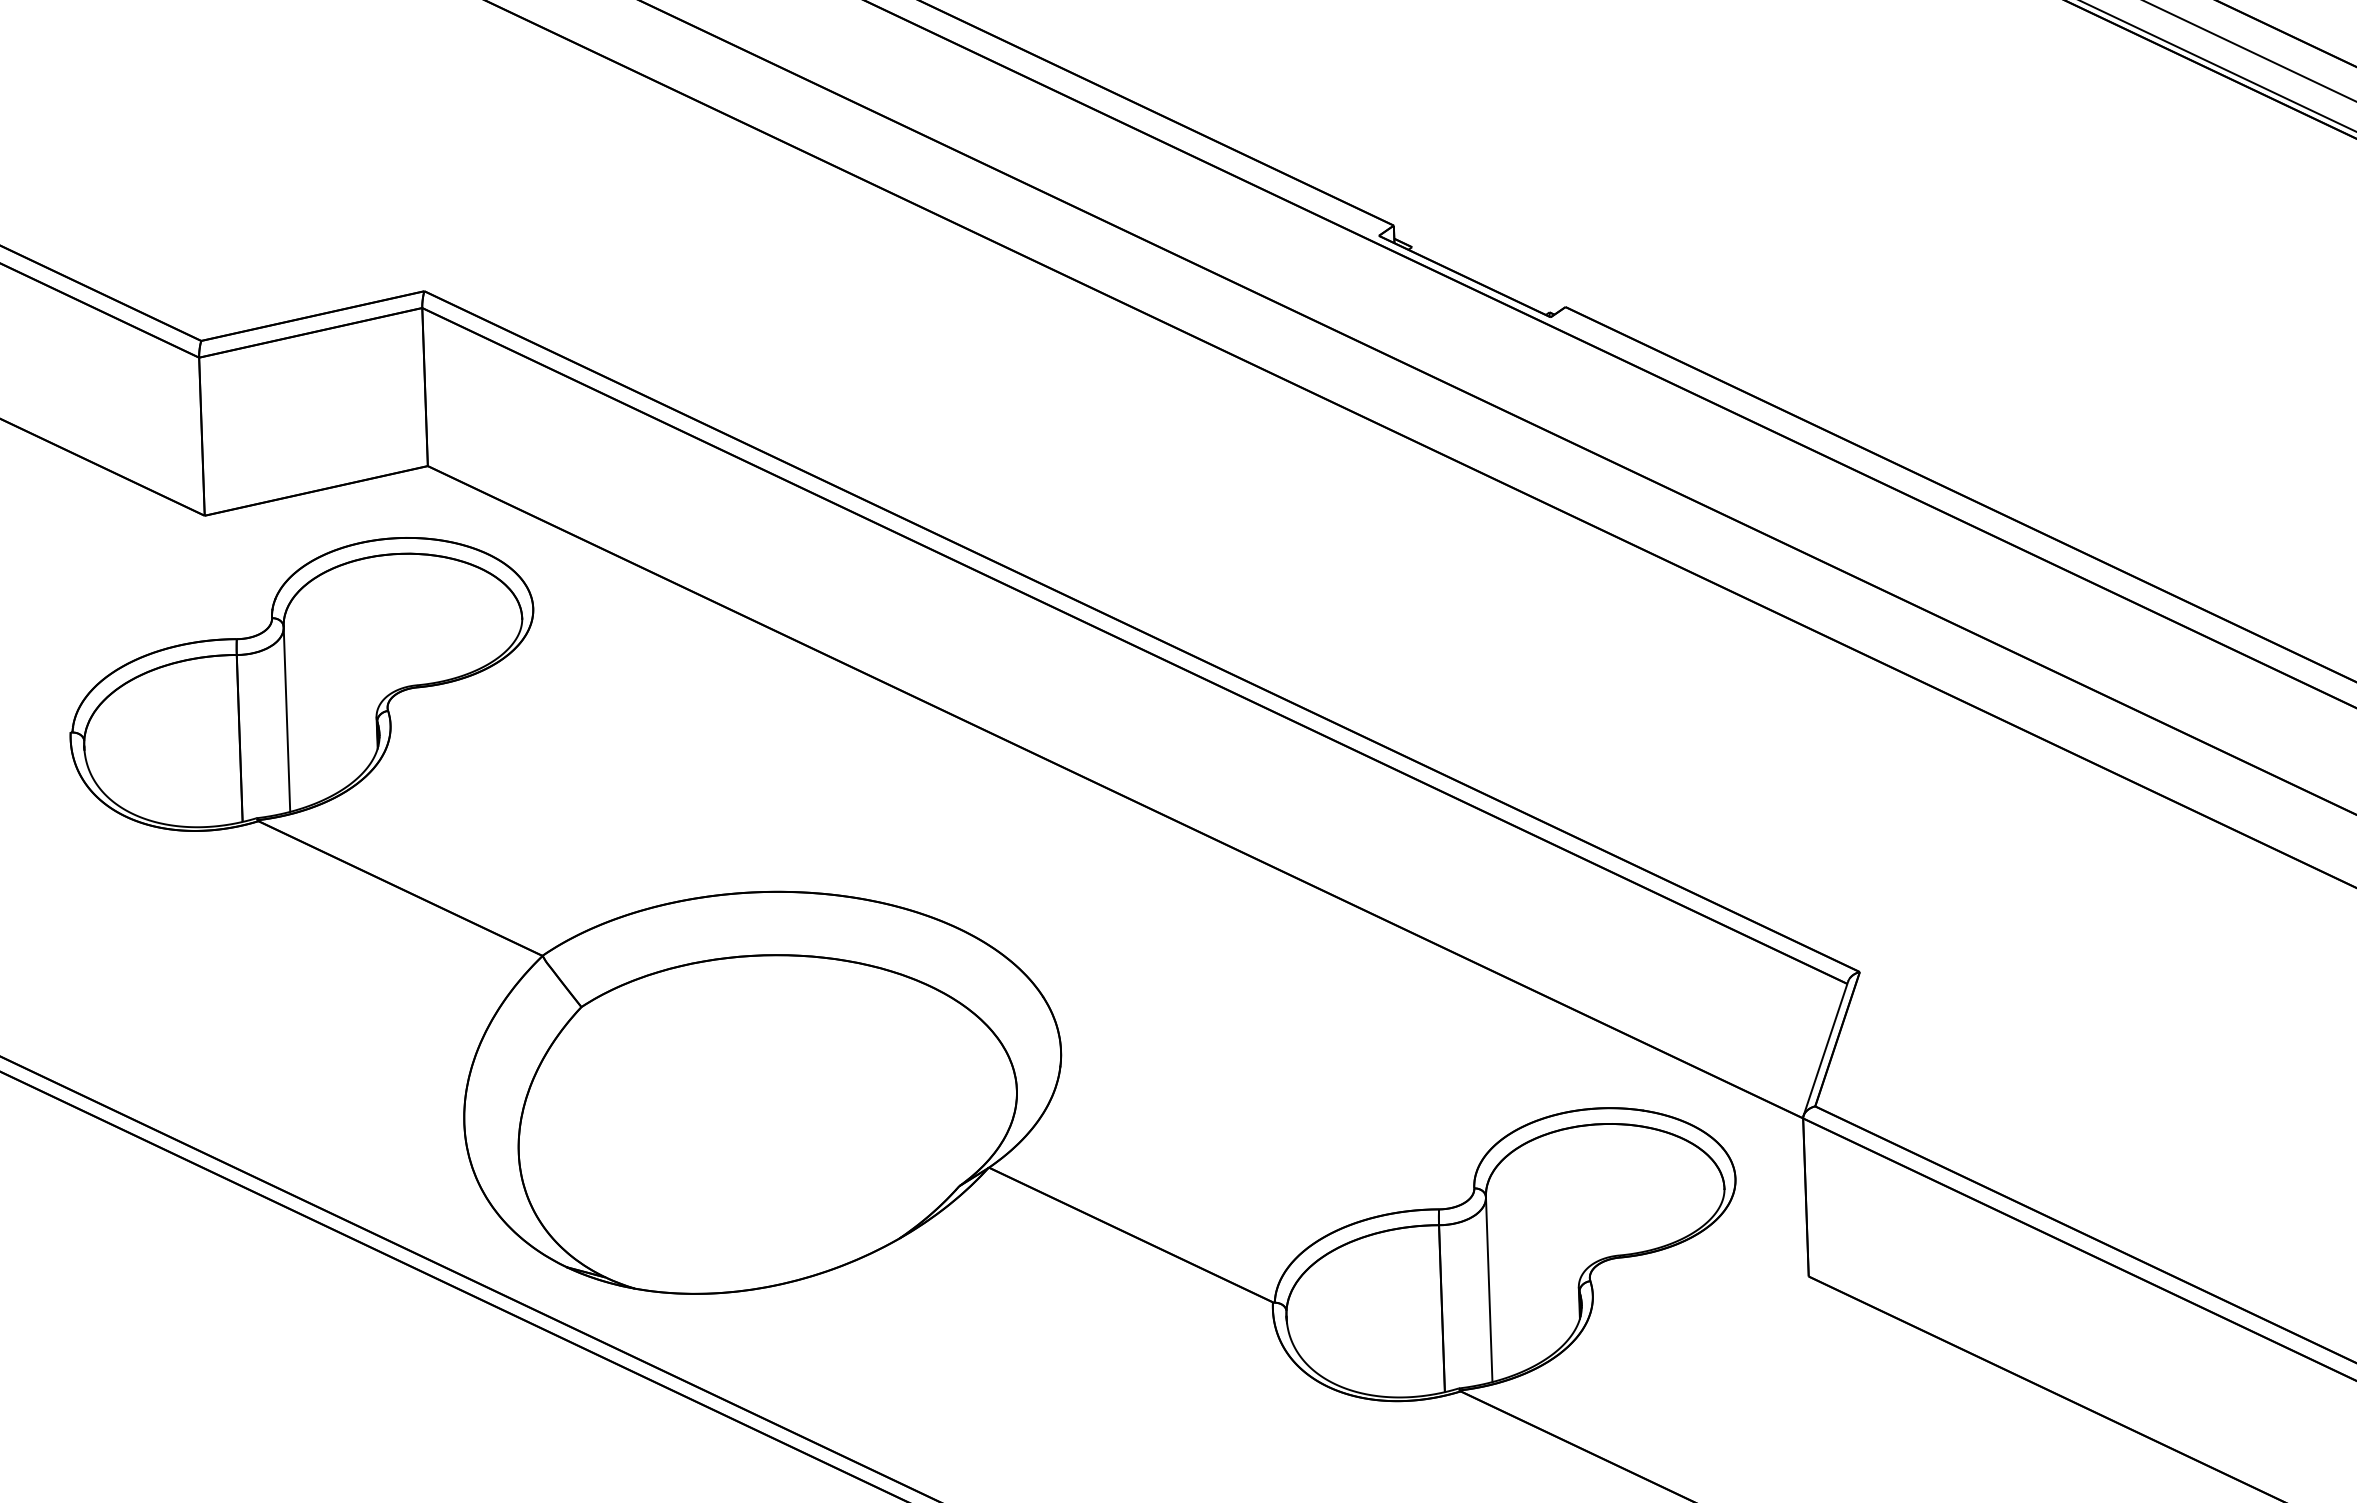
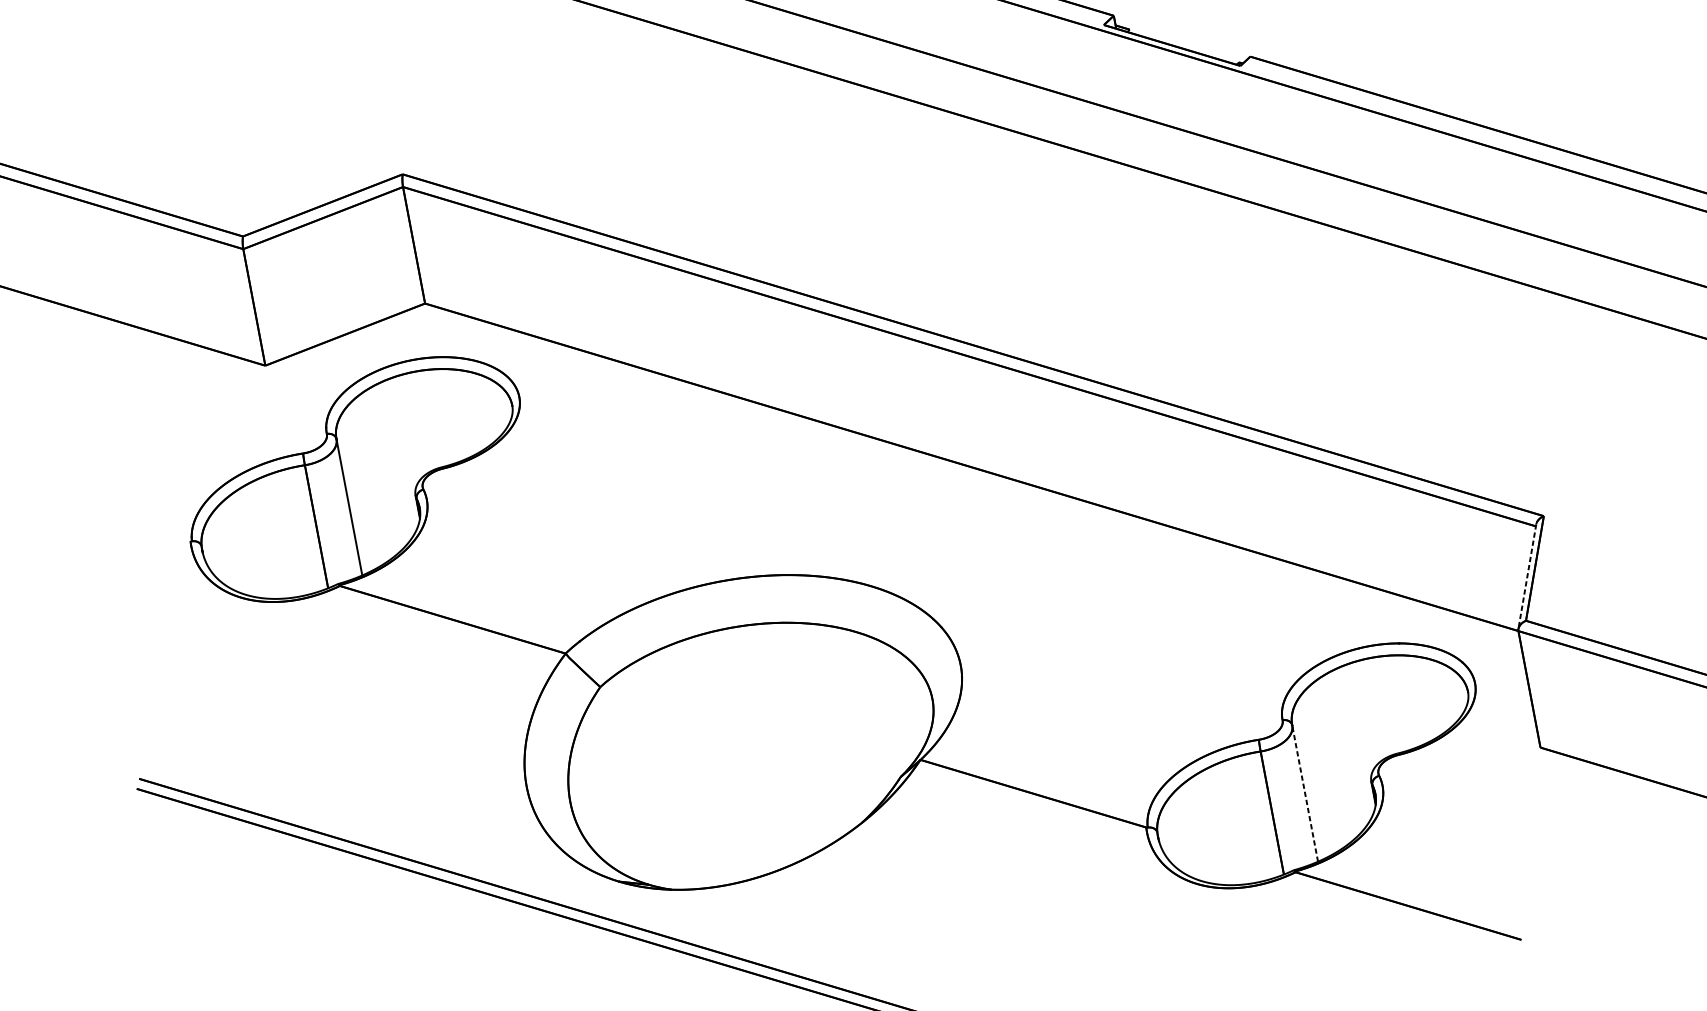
line: (1825, 1048) -> (1527, 576), solid -> dashed
line: (1489, 1289) -> (1305, 793), solid -> dashed

